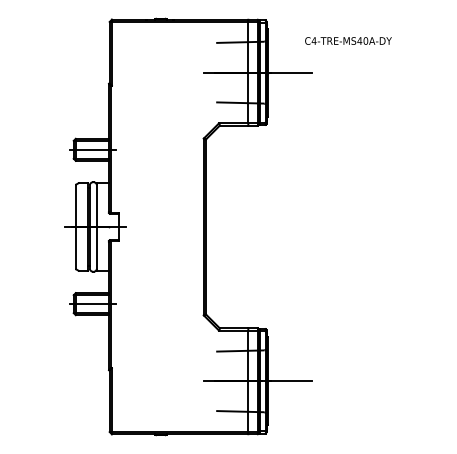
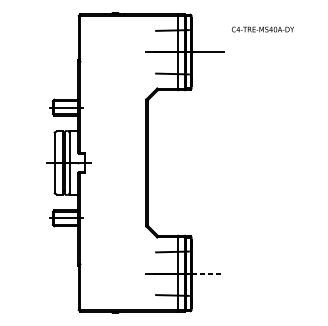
text: (348, 40) -> (263, 29), moved
line: (290, 381) -> (208, 273), solid -> dashed

